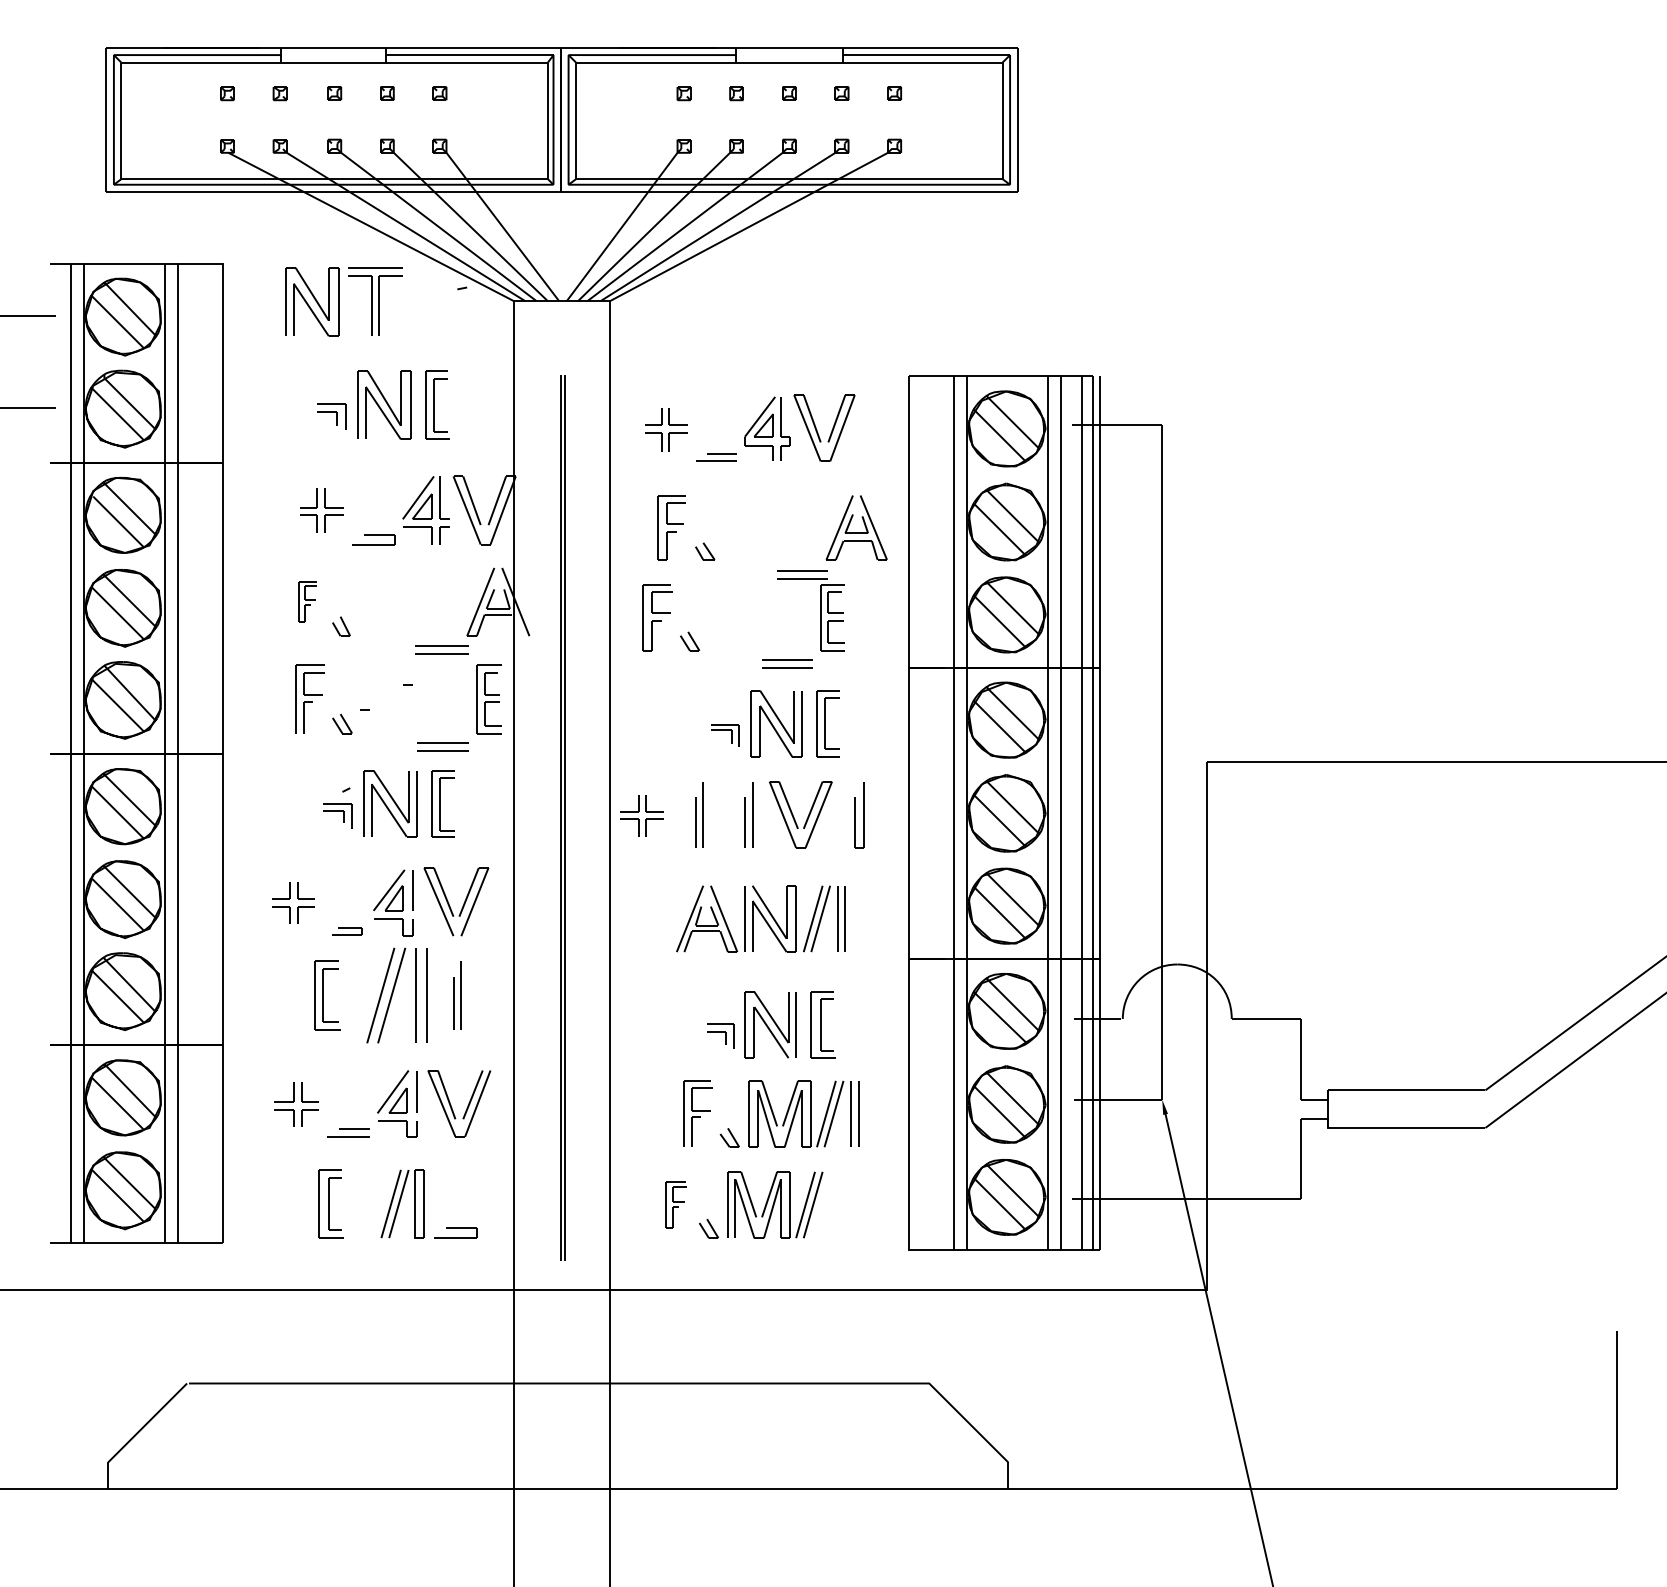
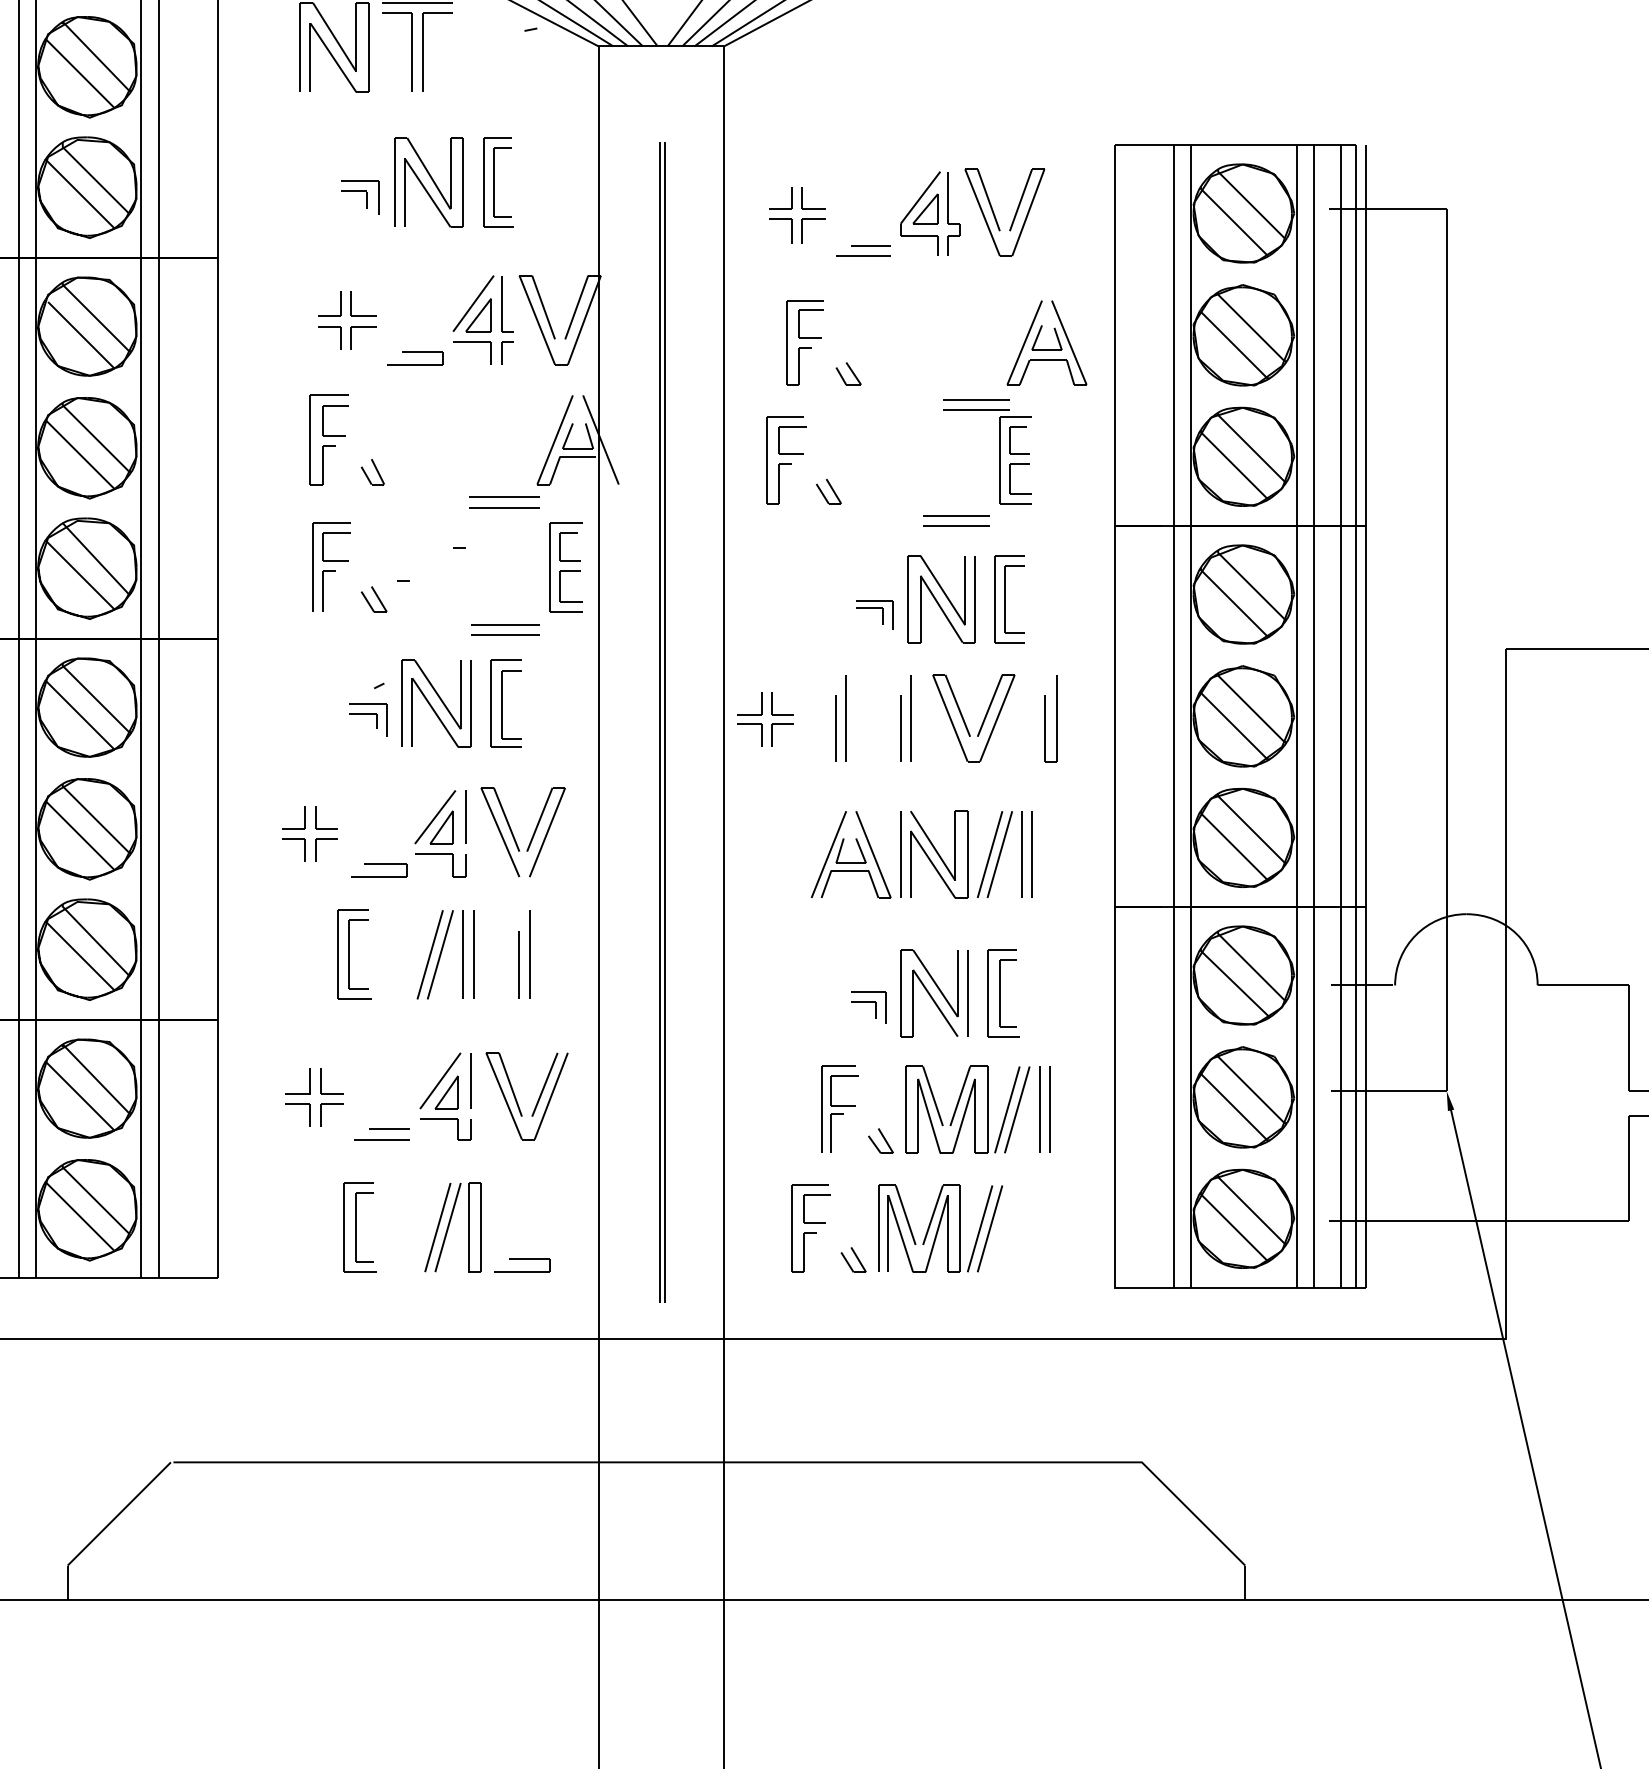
part: (307, 601) -> (328, 439), size x1.67
part: (346, 930) -> (379, 869), size x1.43
part: (396, 995) -> (444, 954), size x0.71
part: (676, 1204) -> (811, 1228), size x1.43

